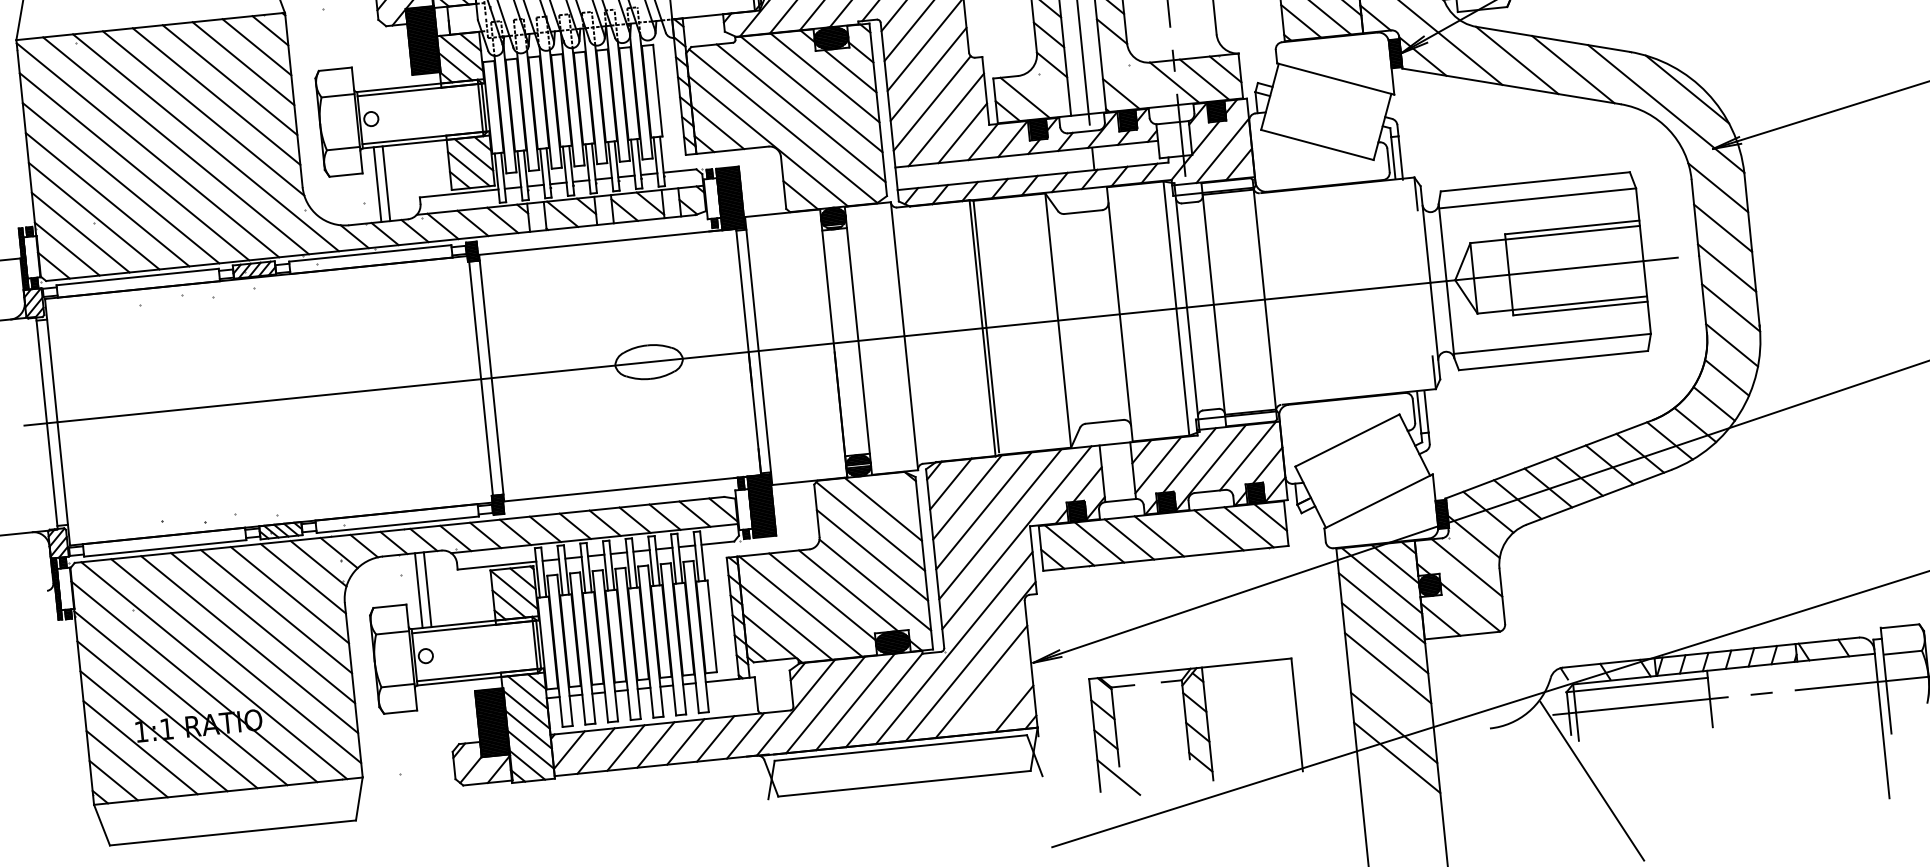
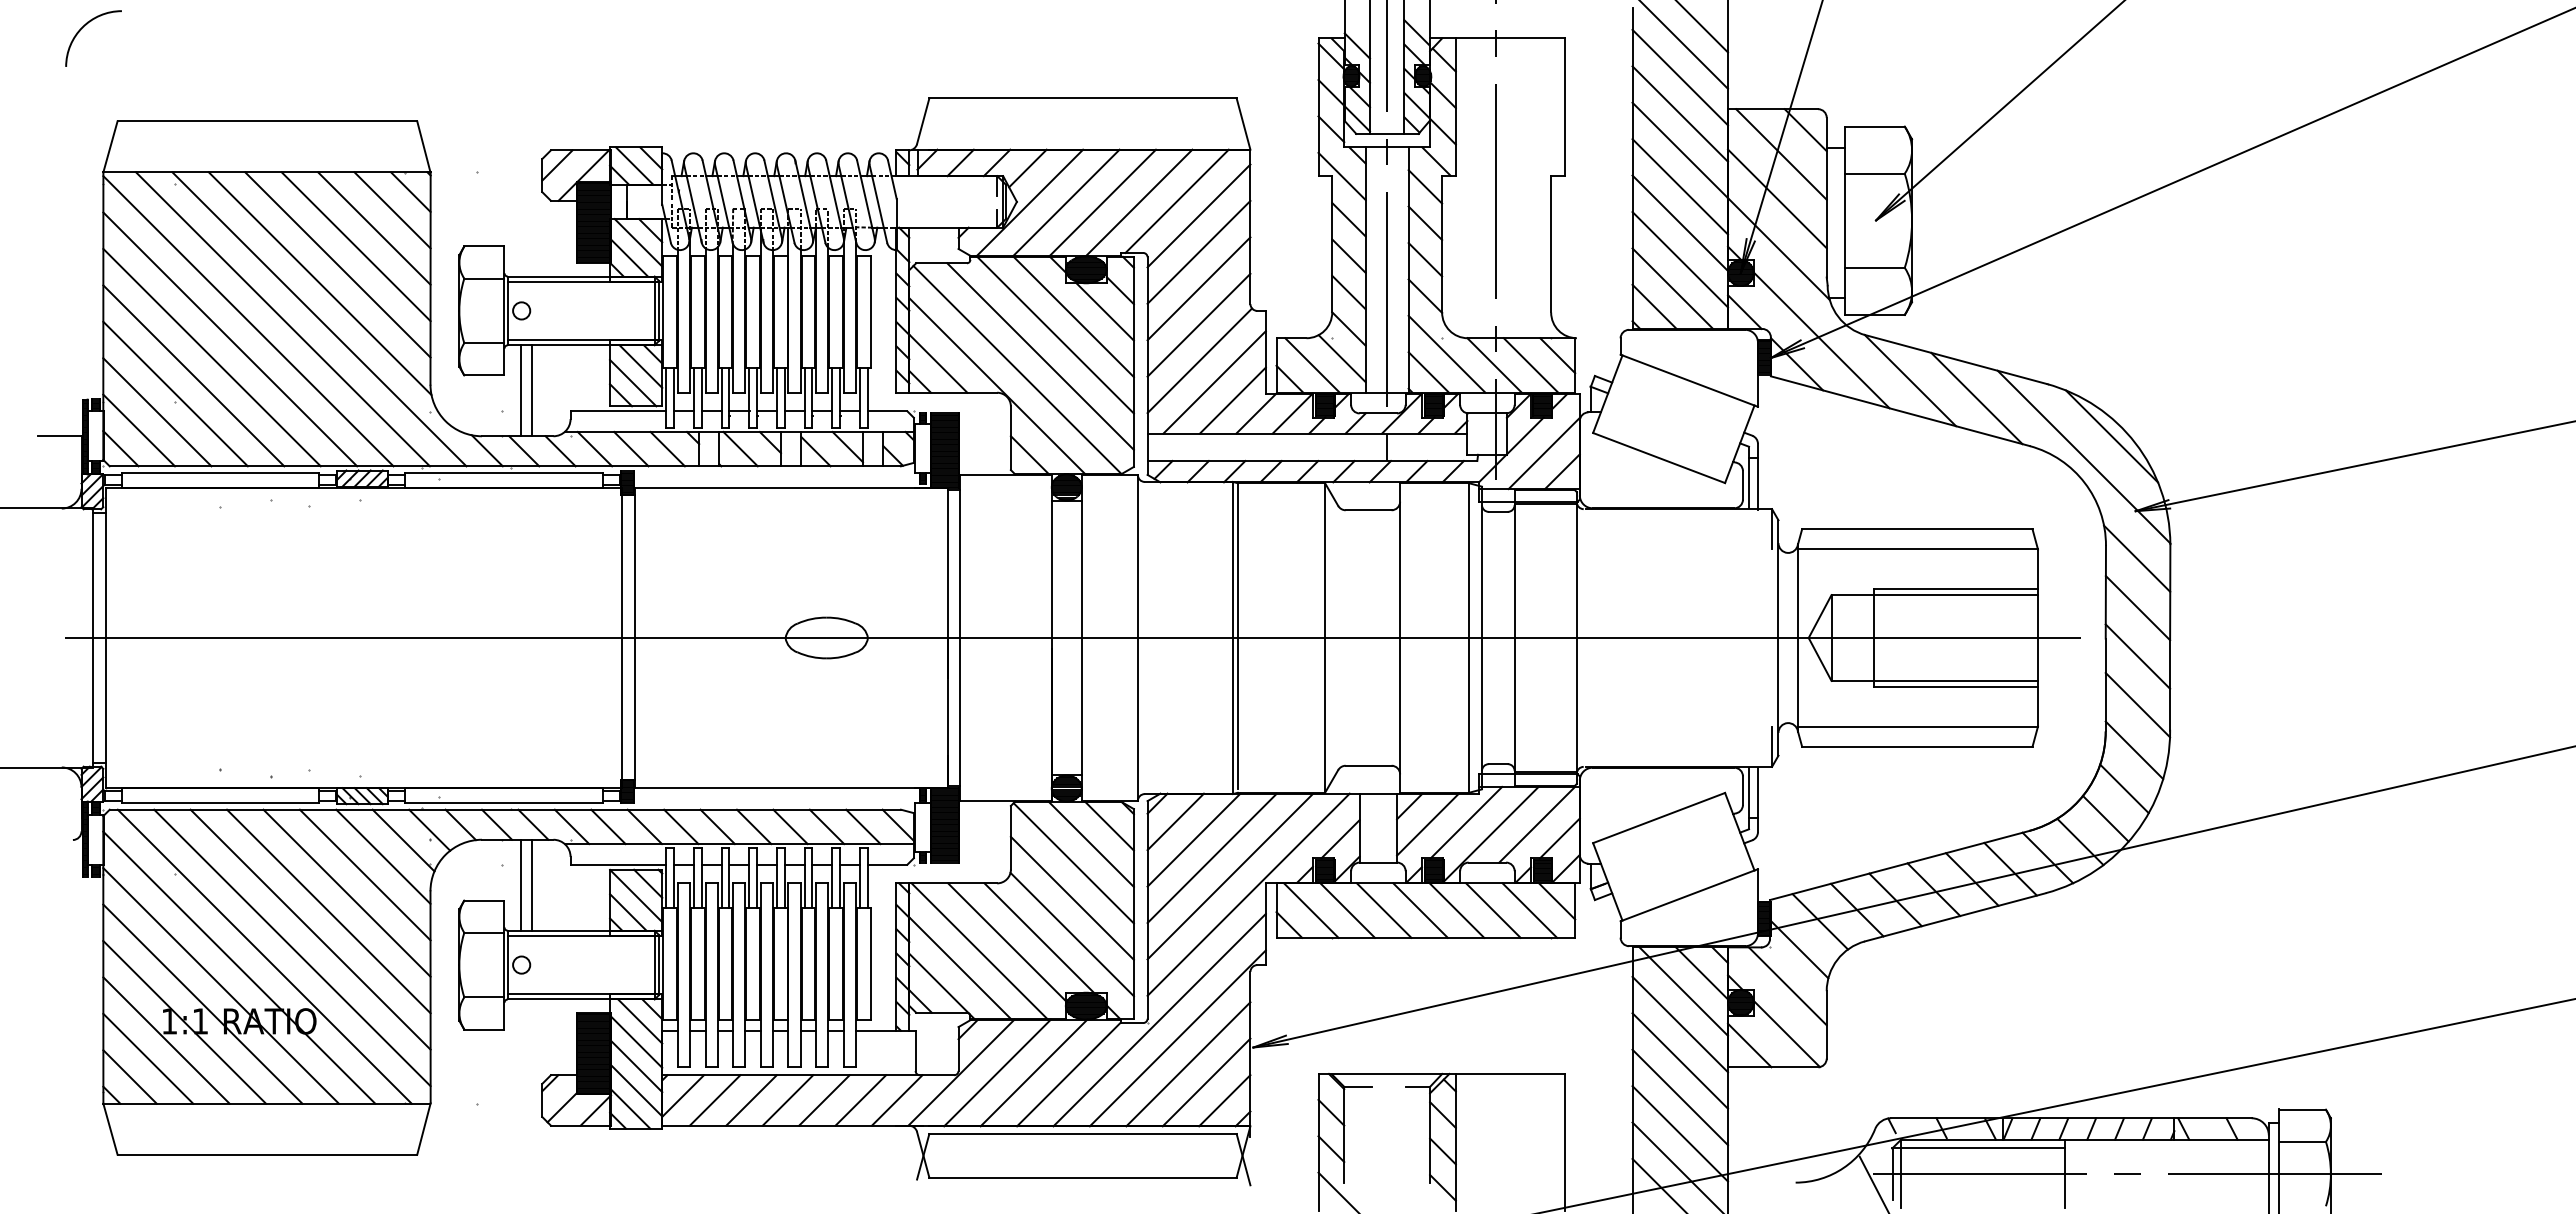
line: (1134, 76) -> (1446, 353), added
line: (1048, 89) -> (1341, 358), added
line: (896, 492) -> (1108, 825), added
line: (1188, 533) -> (1456, 910), added
line: (997, 695) -> (1206, 1082), added
line: (1391, 697) -> (1680, 1133), added

